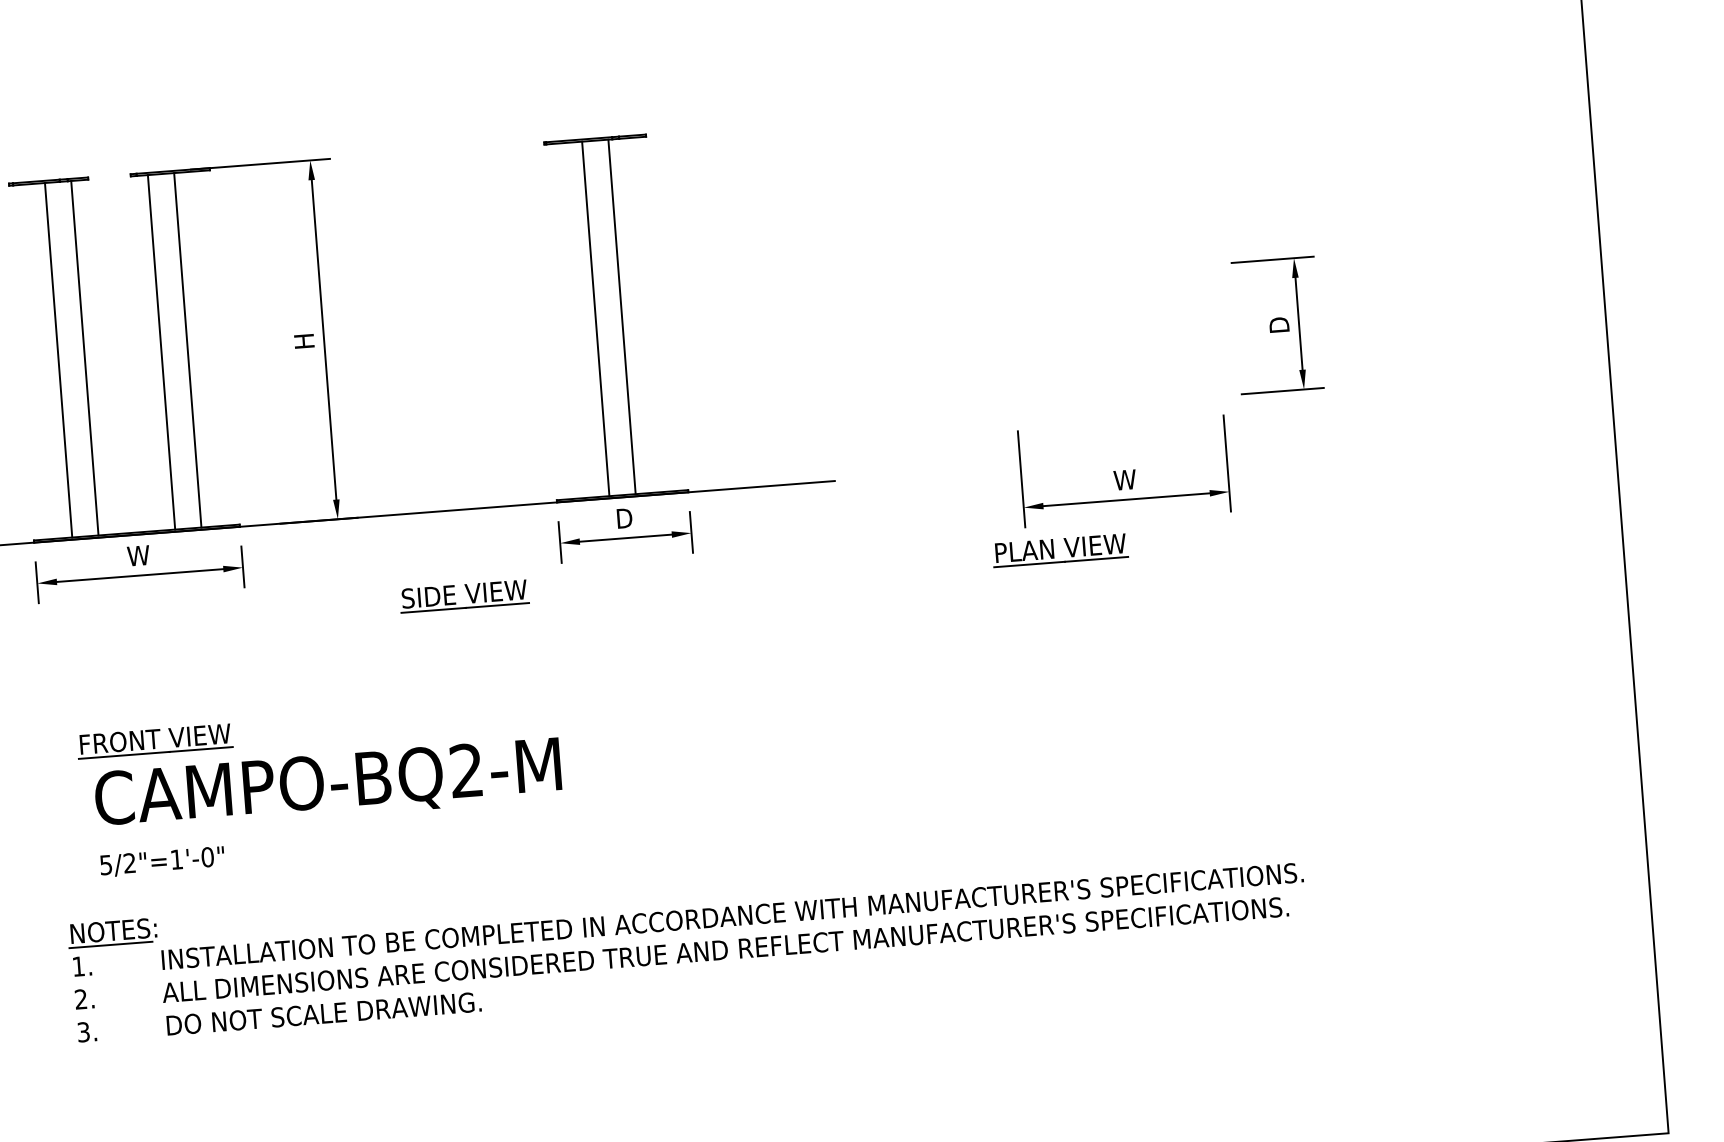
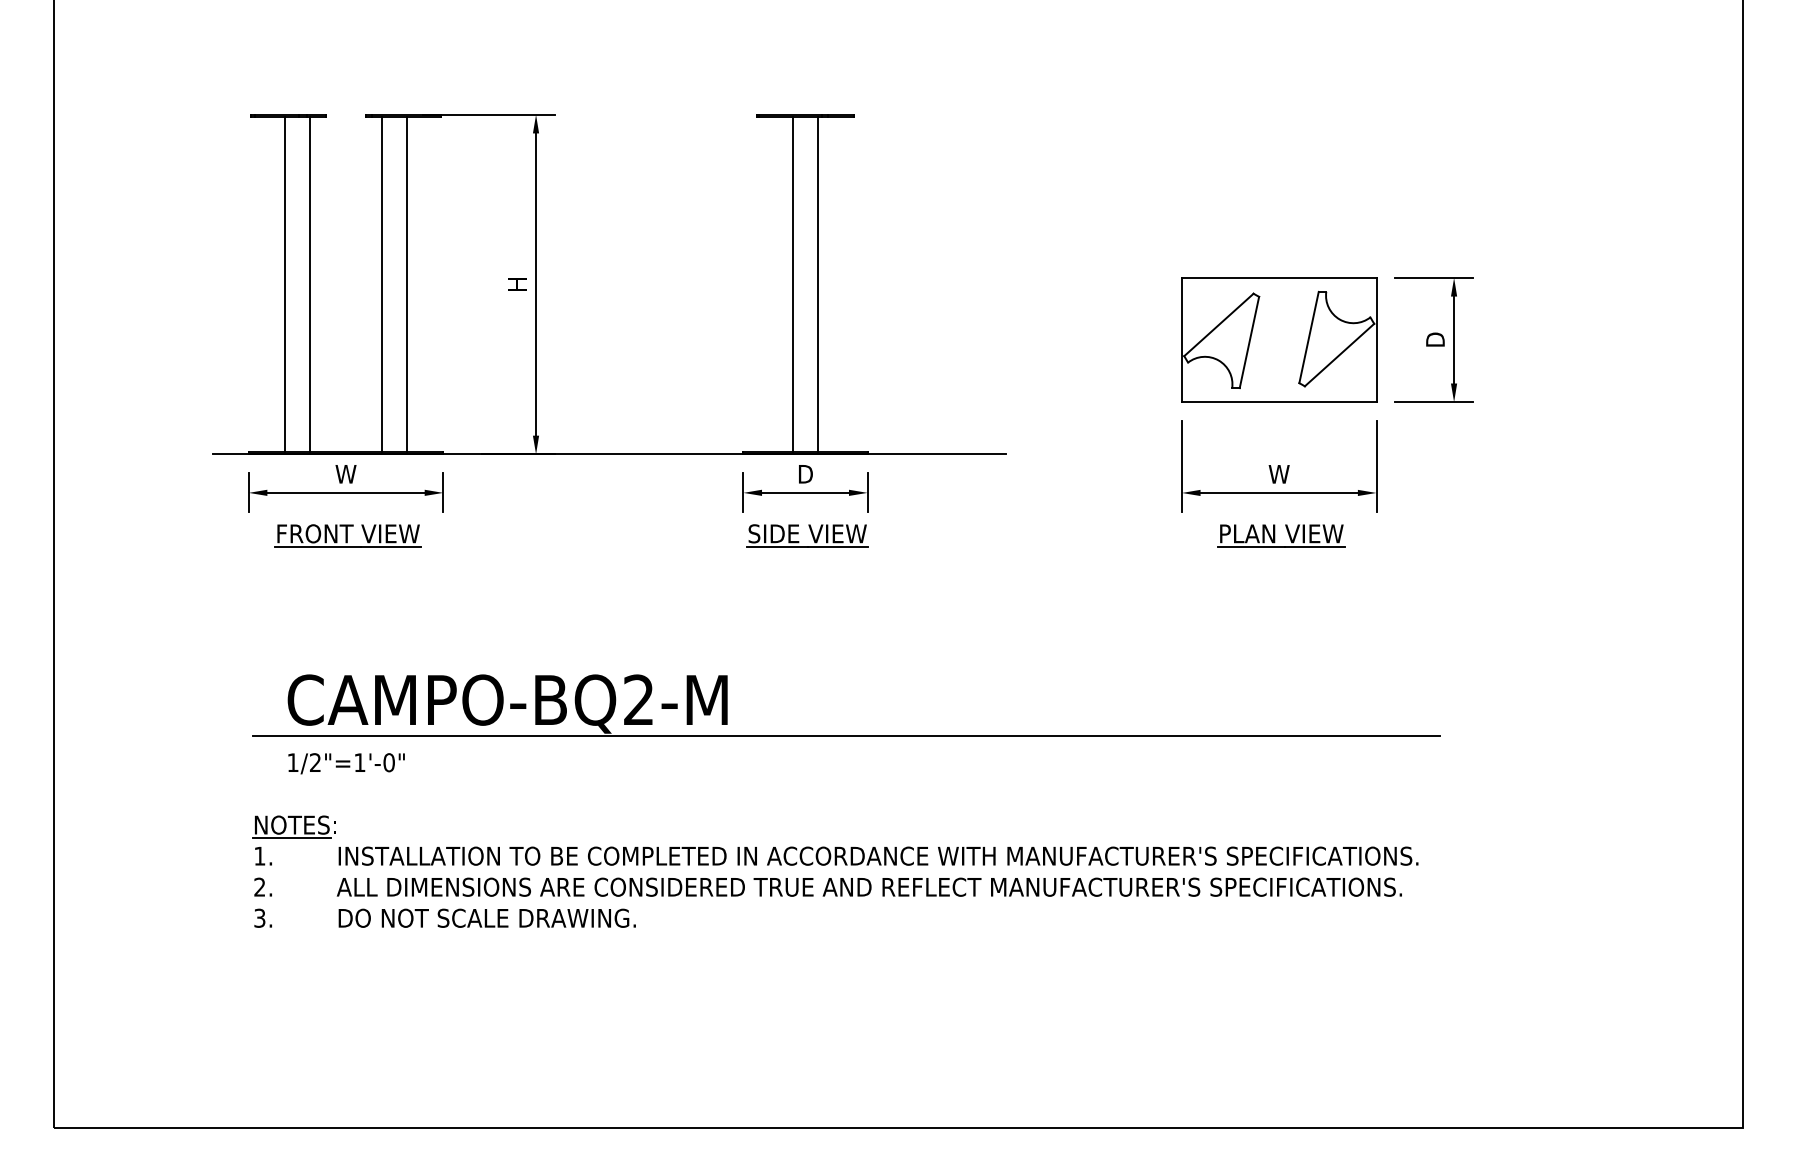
part: (1114, 337) -> (1279, 339), added
part: (1060, 550) -> (1281, 535), moved
part: (464, 595) -> (807, 535), moved
part: (154, 740) -> (347, 535), moved
line: (687, 792) -> (845, 736), added
text: (105, 864) -> (292, 762), 5/2"=1'-0" -> 1/2"=1'-0"

